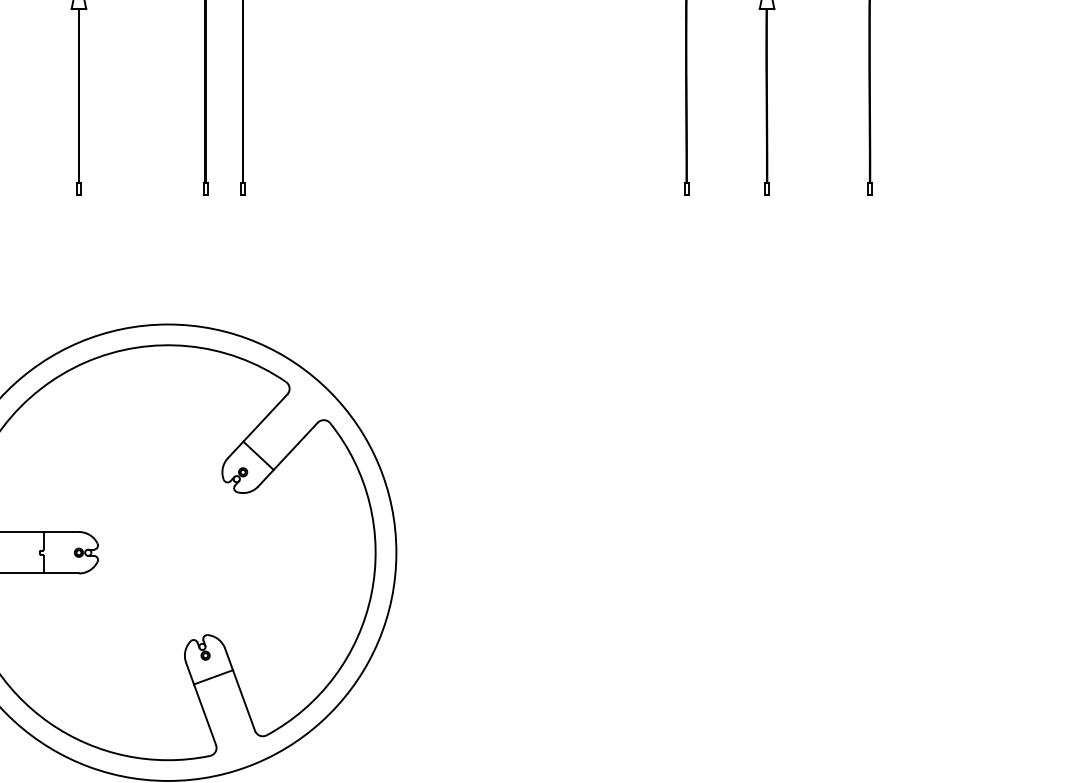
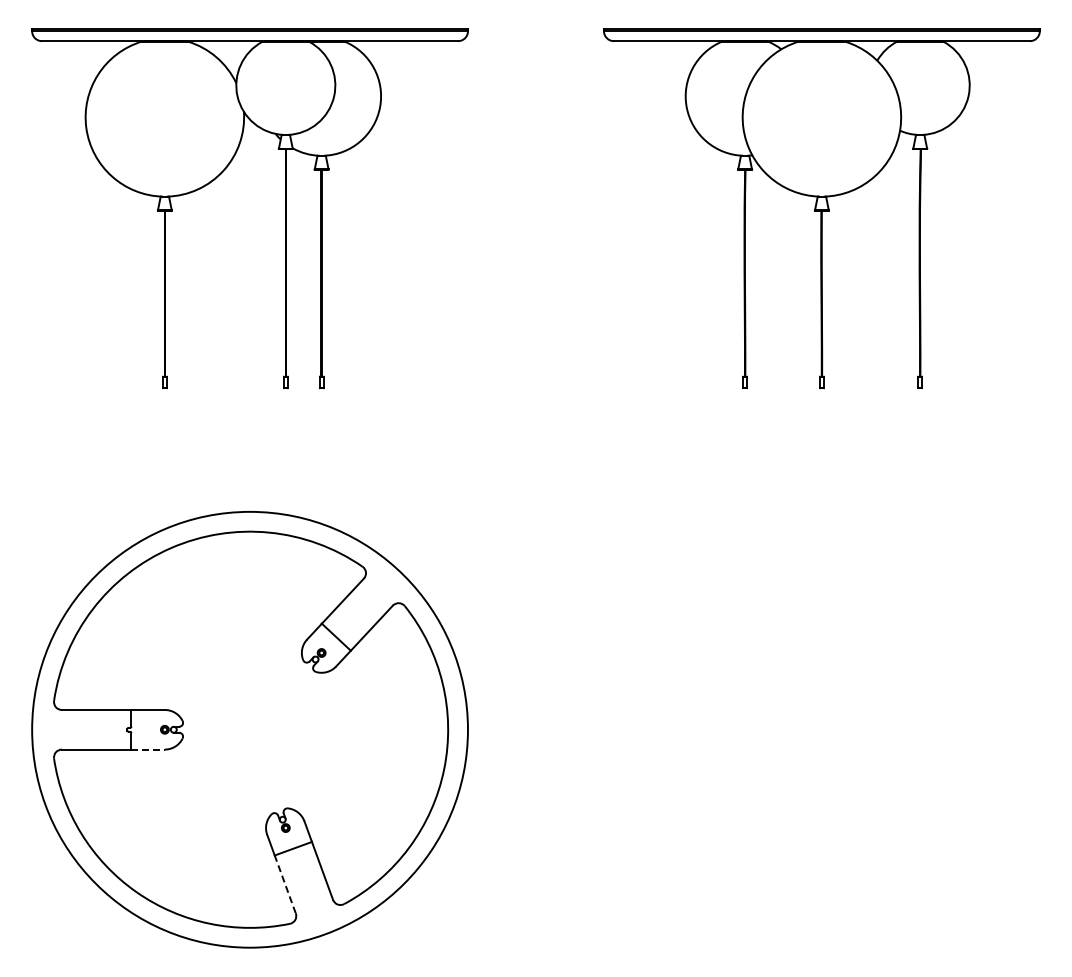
line: (61, 573) -> (148, 749), solid -> dashed
line: (205, 714) -> (285, 884), solid -> dashed

